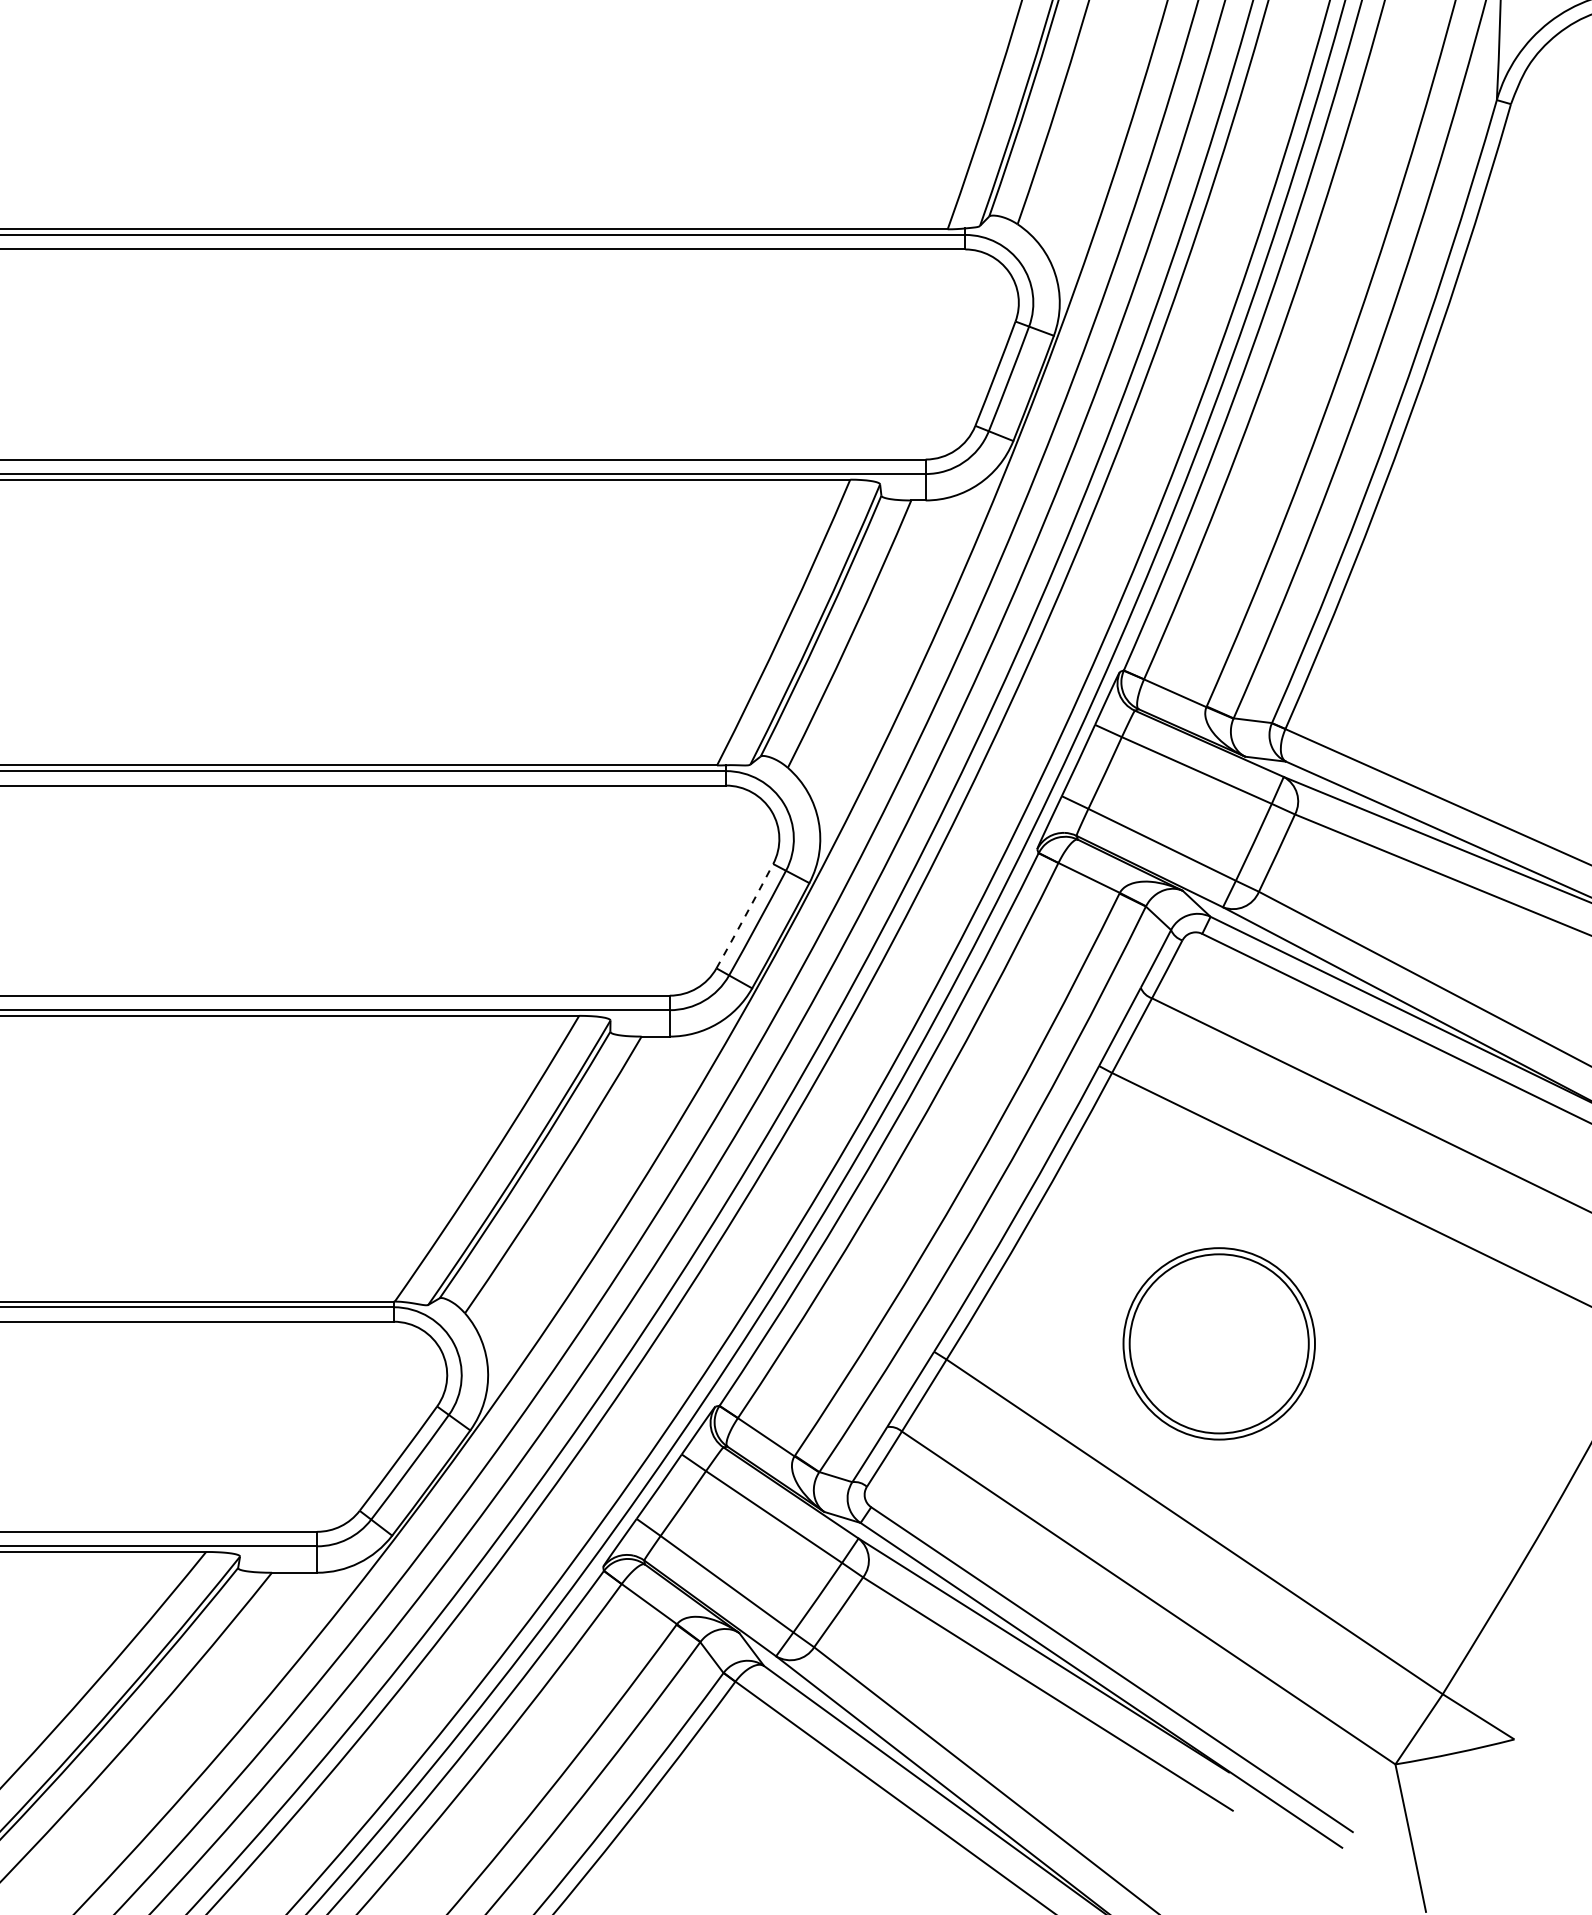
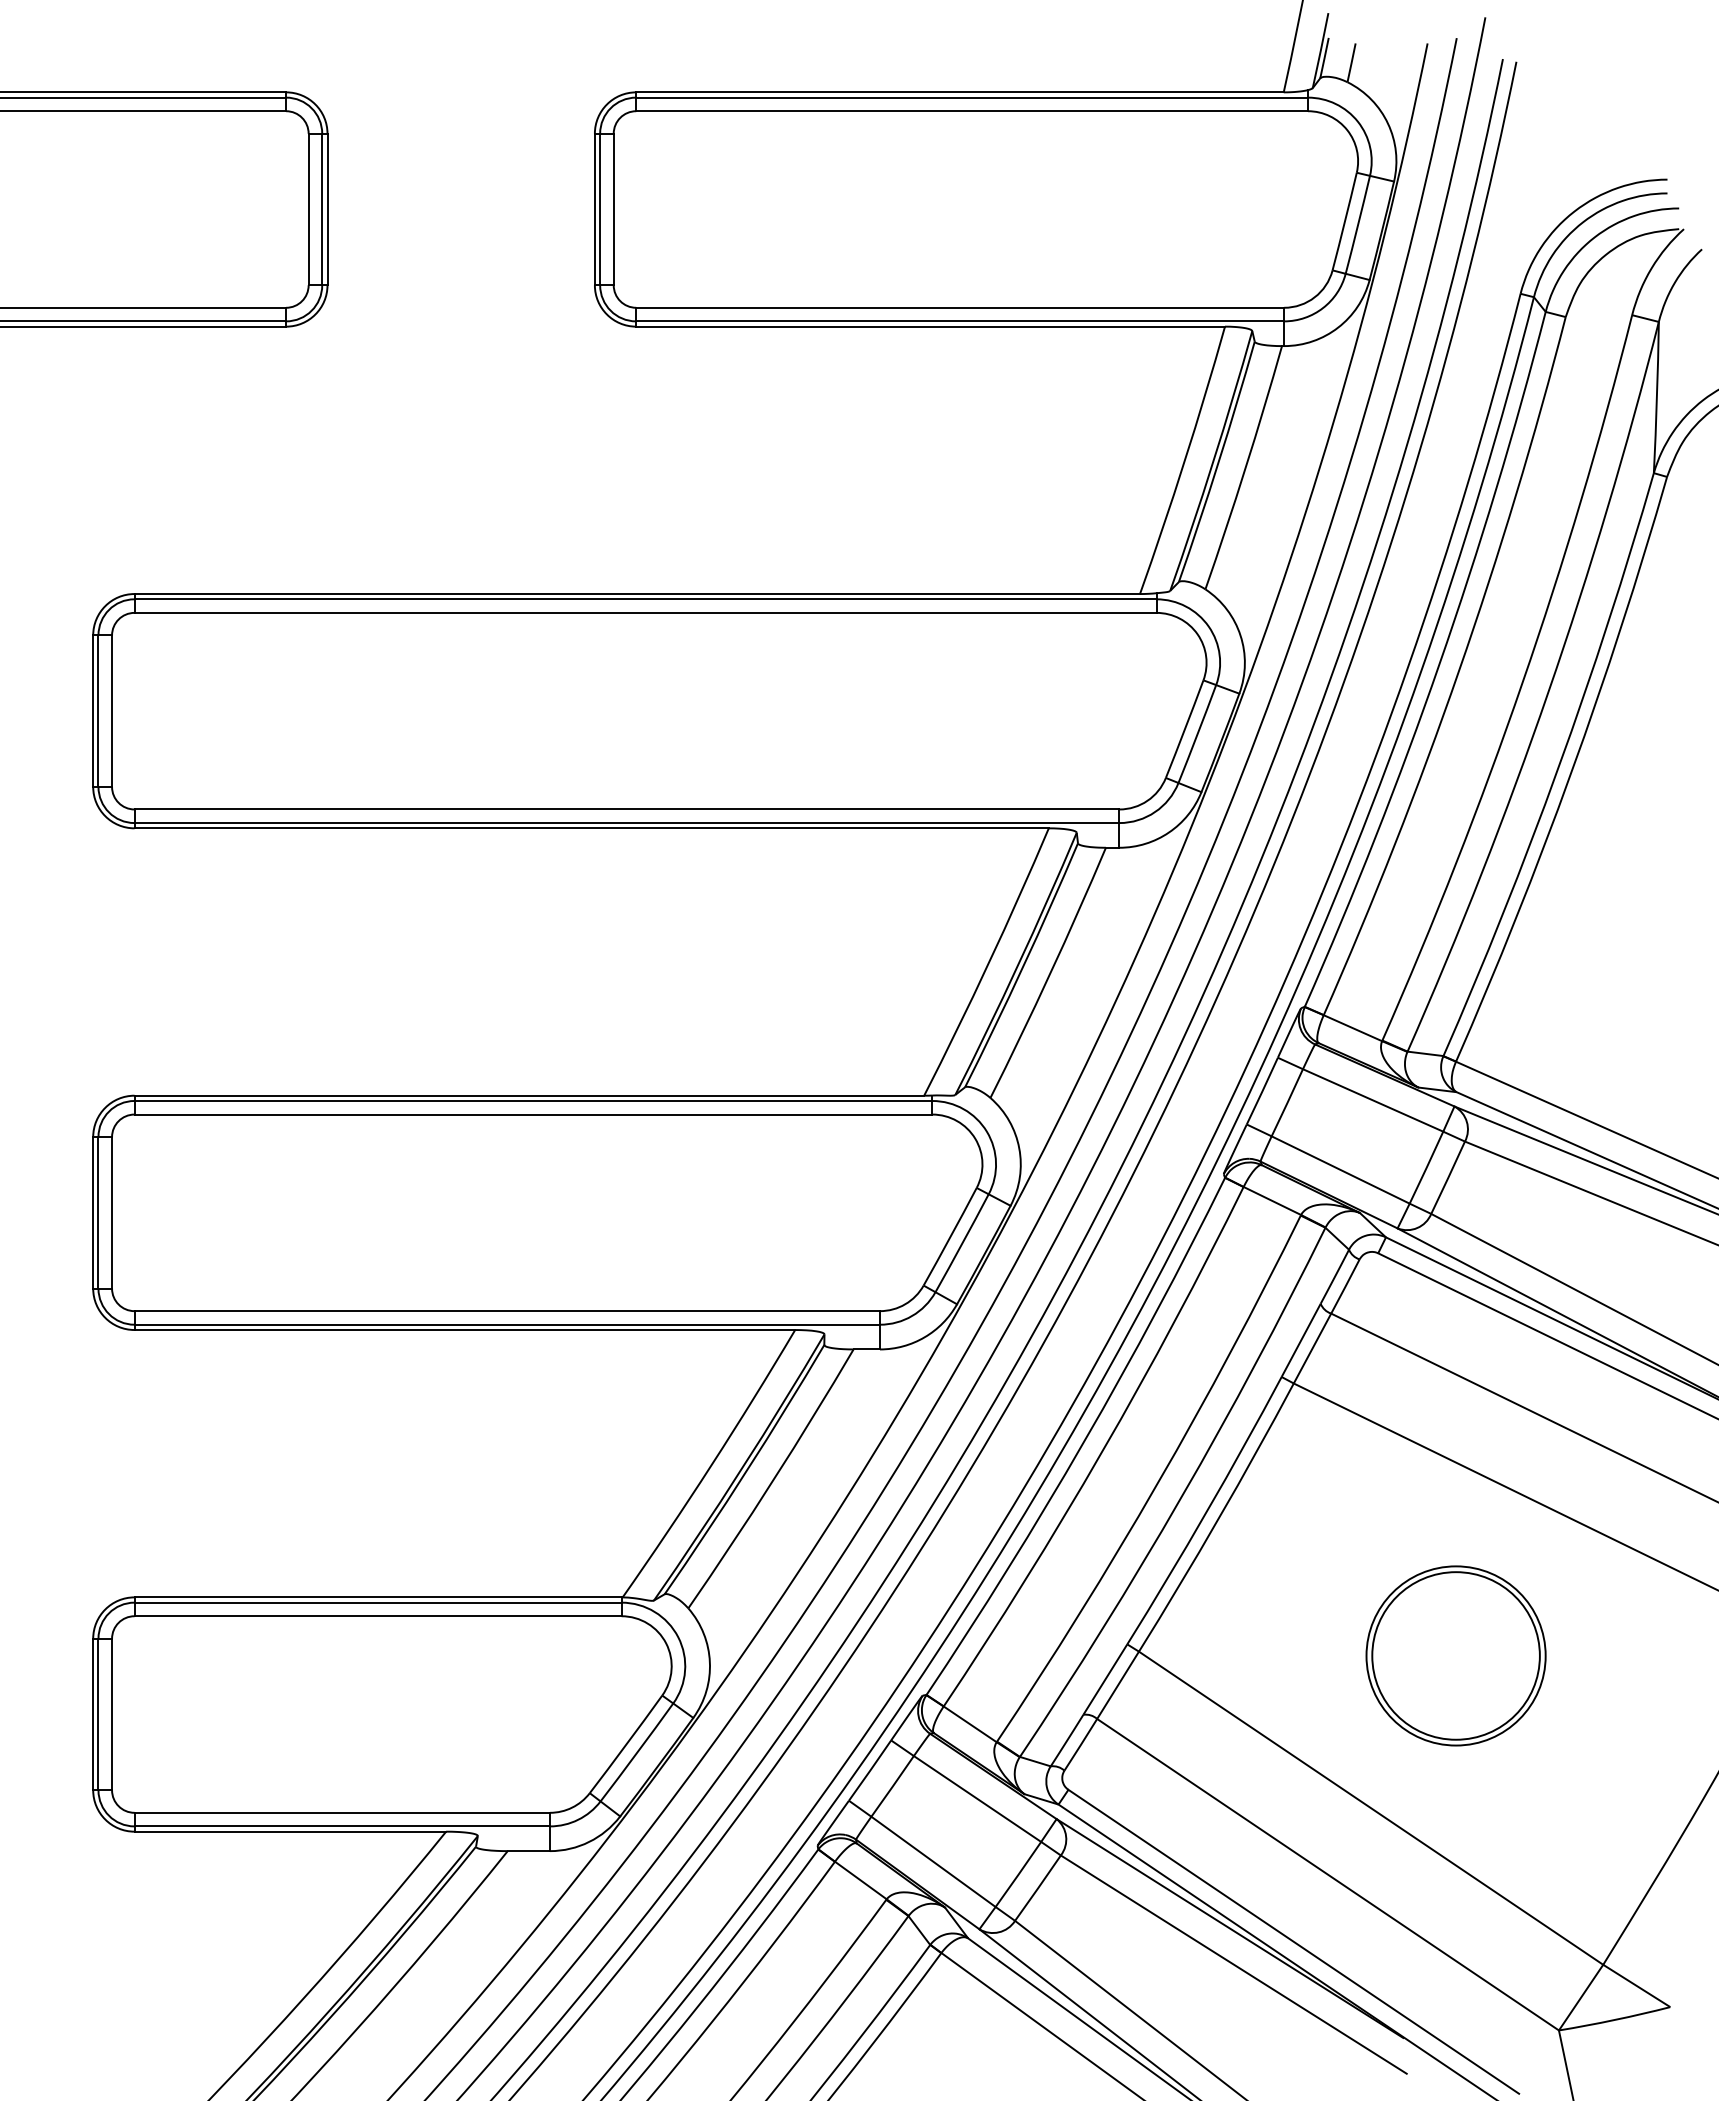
arc: (745, 915) -> (950, 1236), dashed -> solid
part: (1218, 1343) -> (1455, 1655), moved

